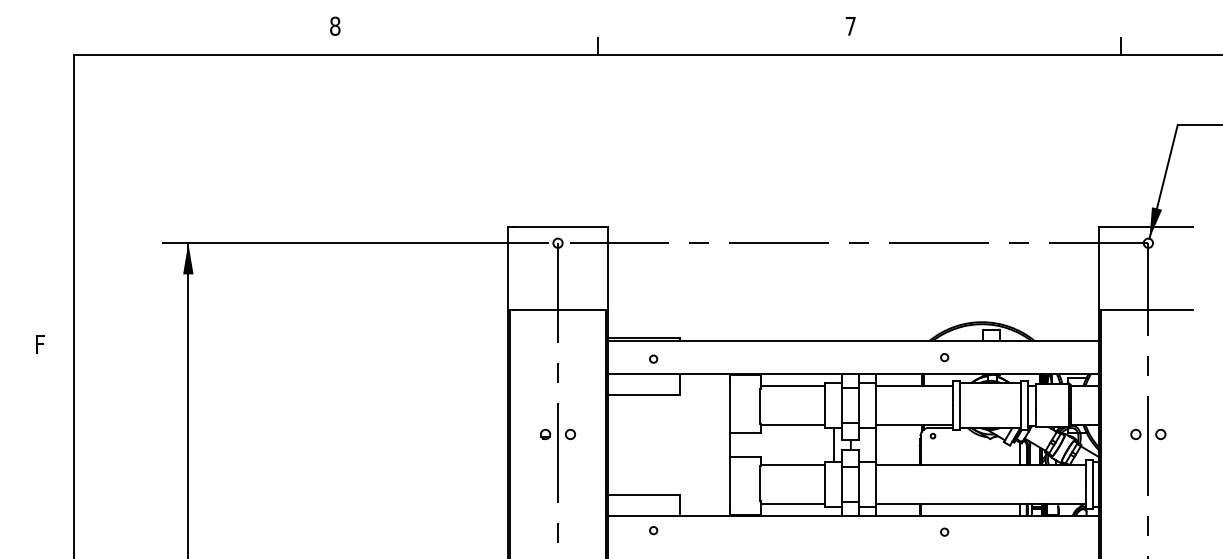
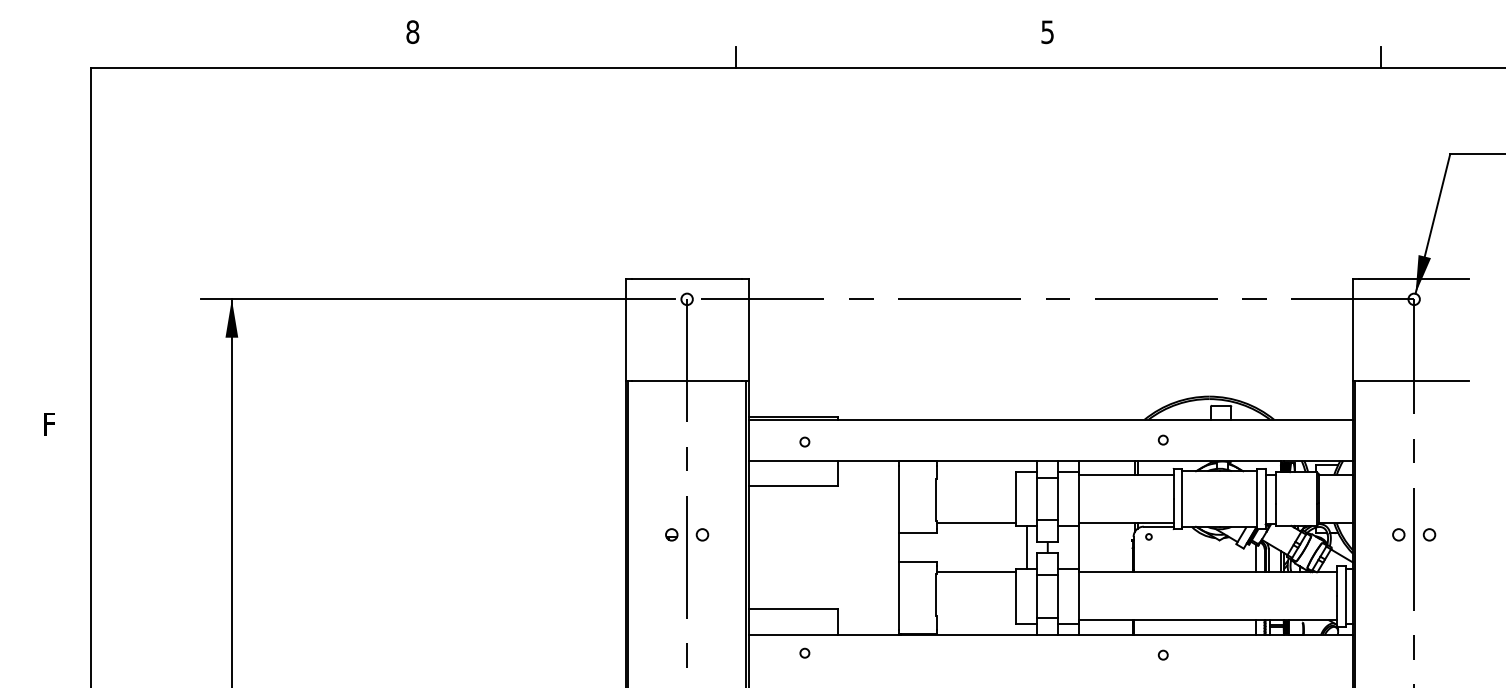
text: (850, 26) -> (1047, 32), 7 -> 5
line: (792, 385) -> (975, 474), removed
line: (792, 504) -> (975, 621), removed

